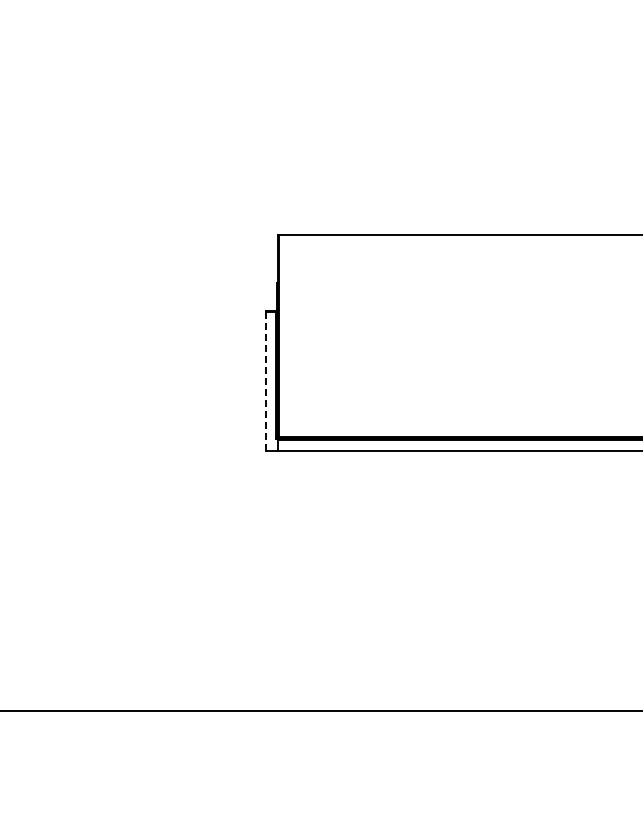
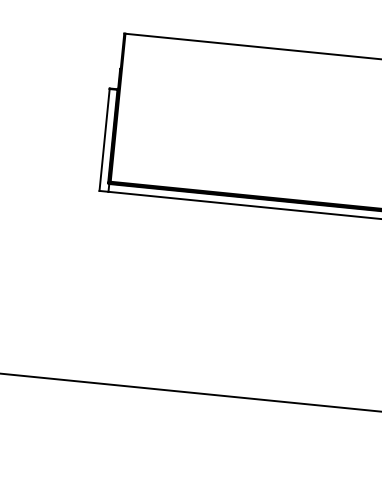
line: (265, 381) -> (104, 140), dashed -> solid

